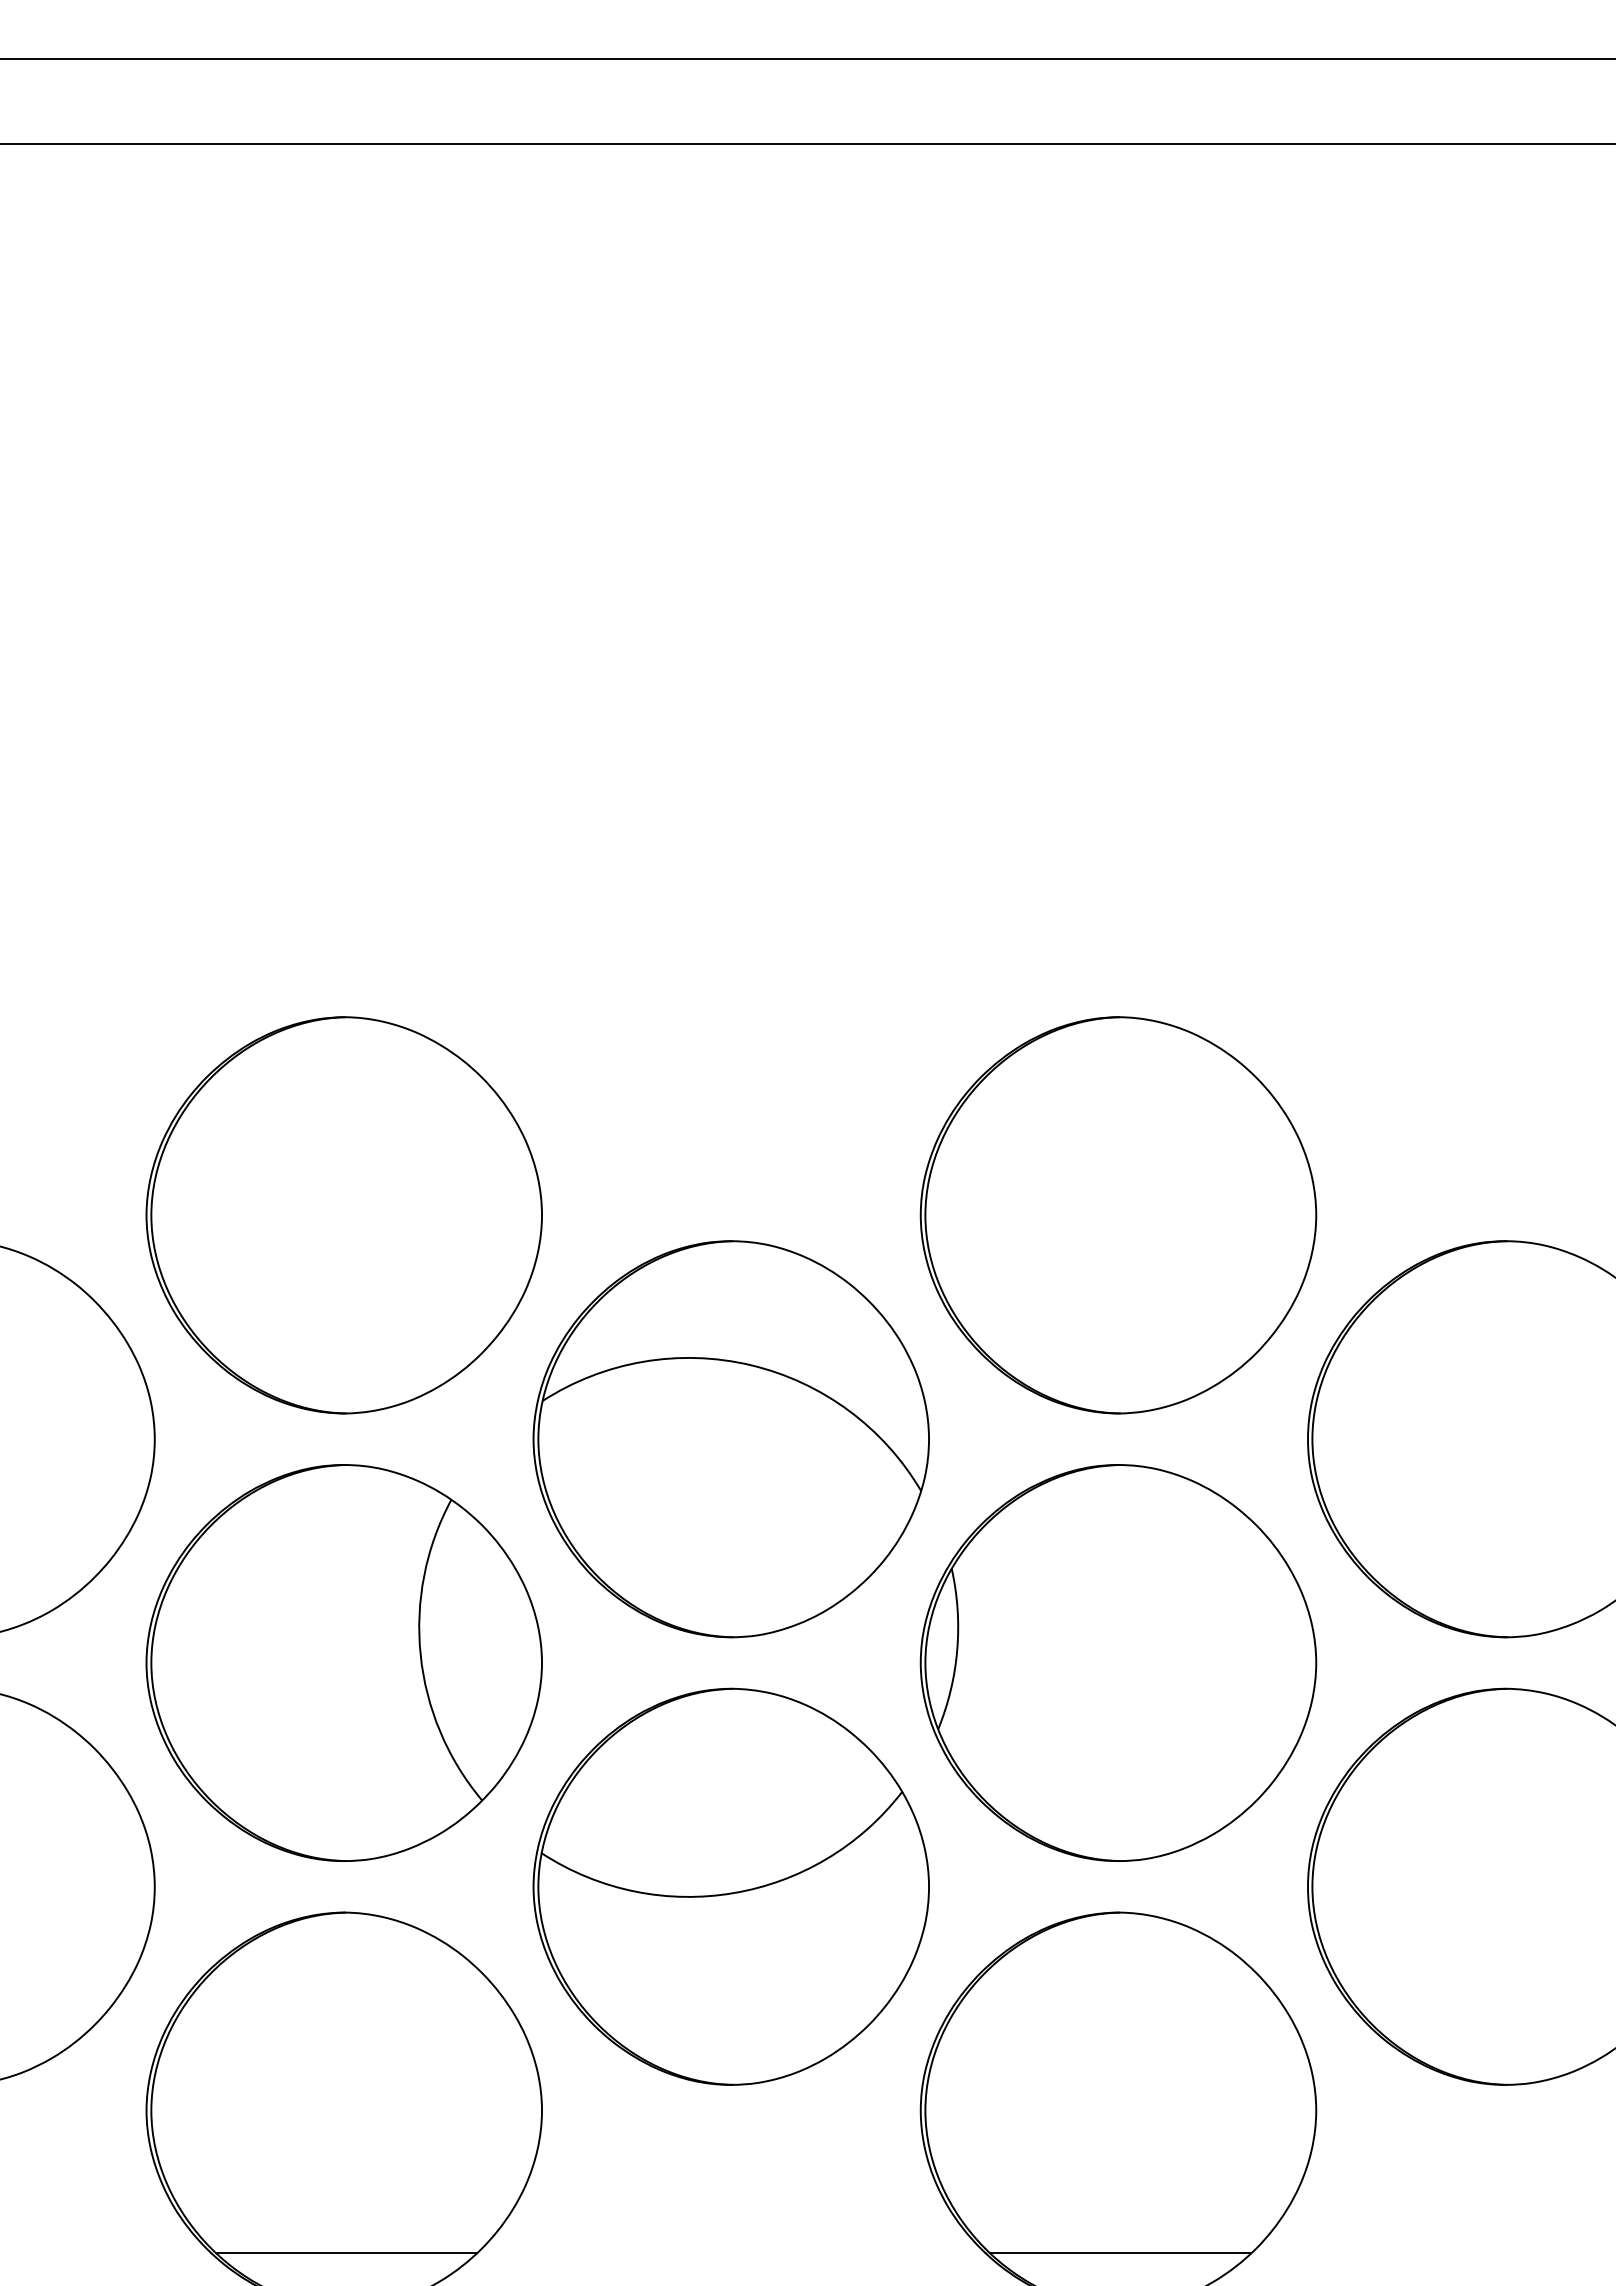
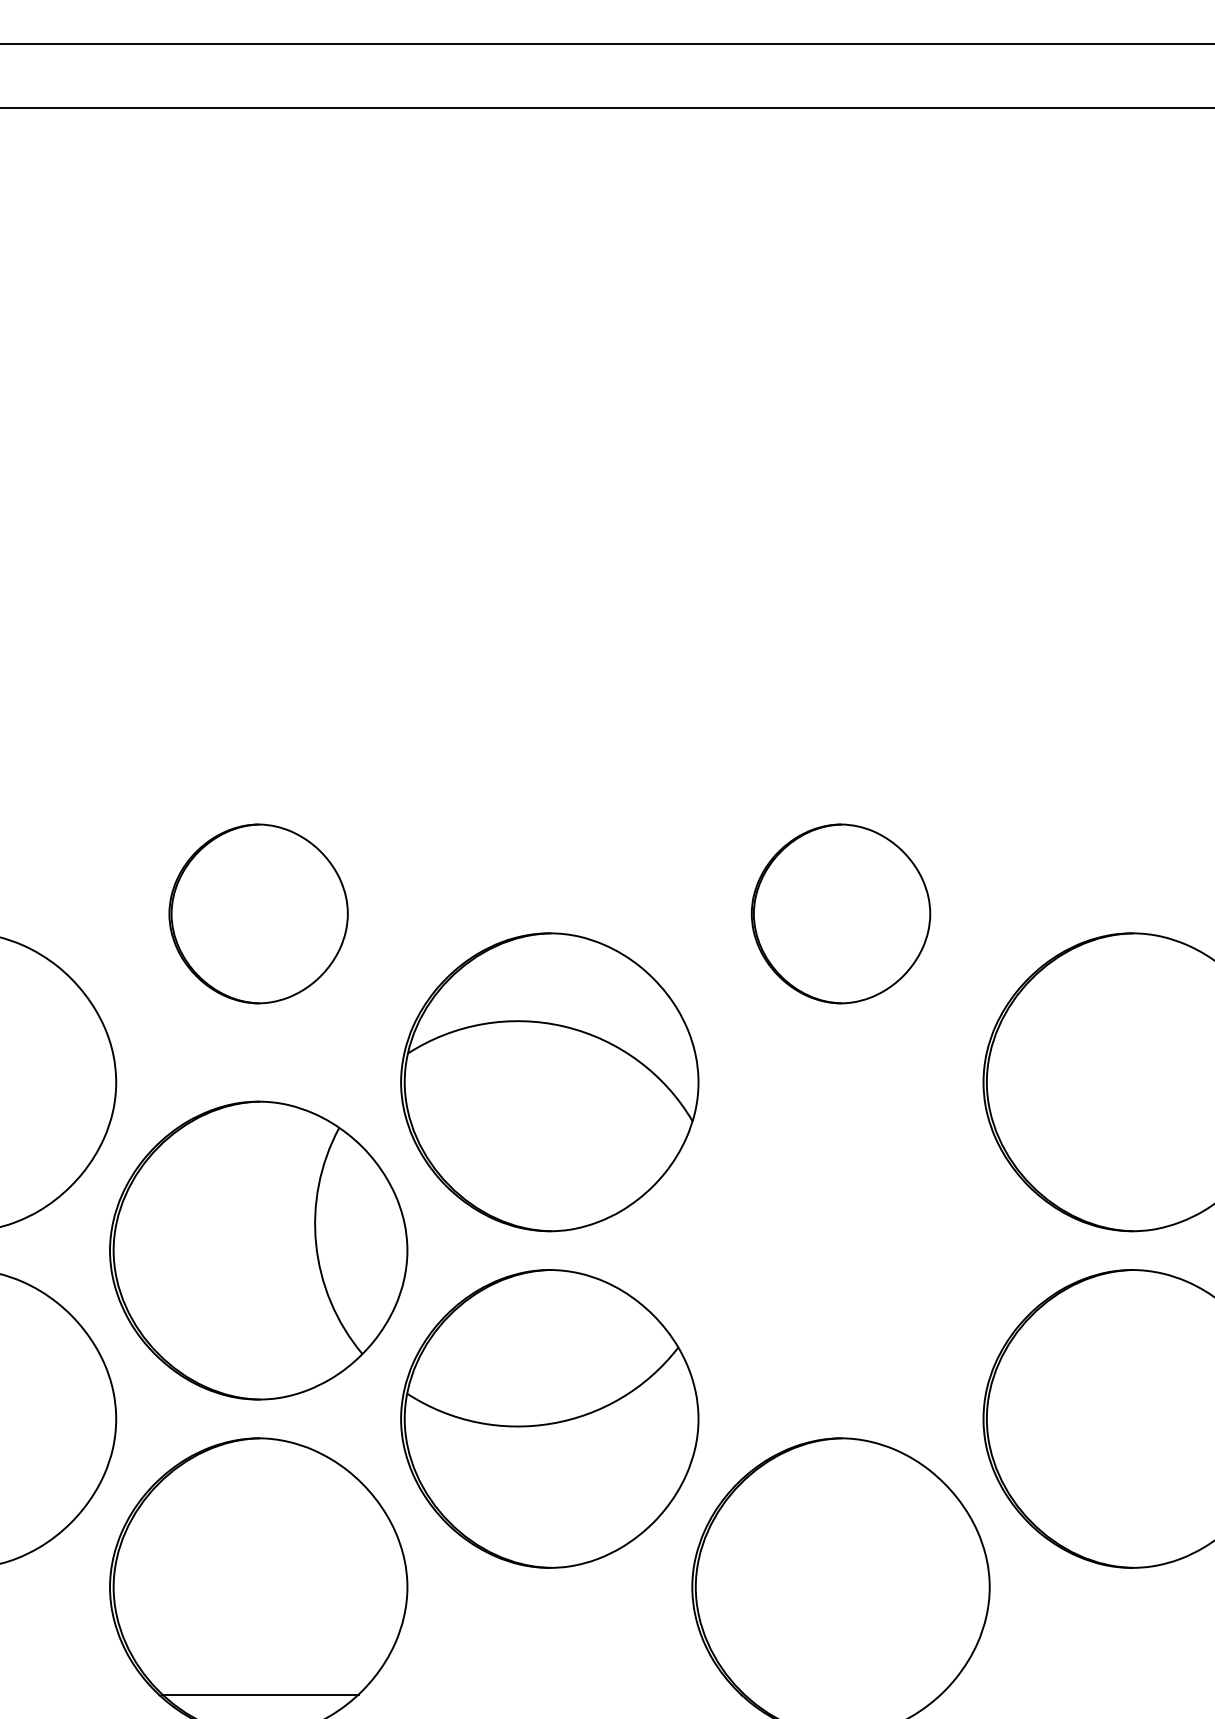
part: (343, 1215) -> (258, 914), size x0.6
part: (1118, 1215) -> (841, 914), size x0.6
part: (1118, 1662) -> (841, 1250), removed
line: (1120, 2253) -> (842, 1694), removed

